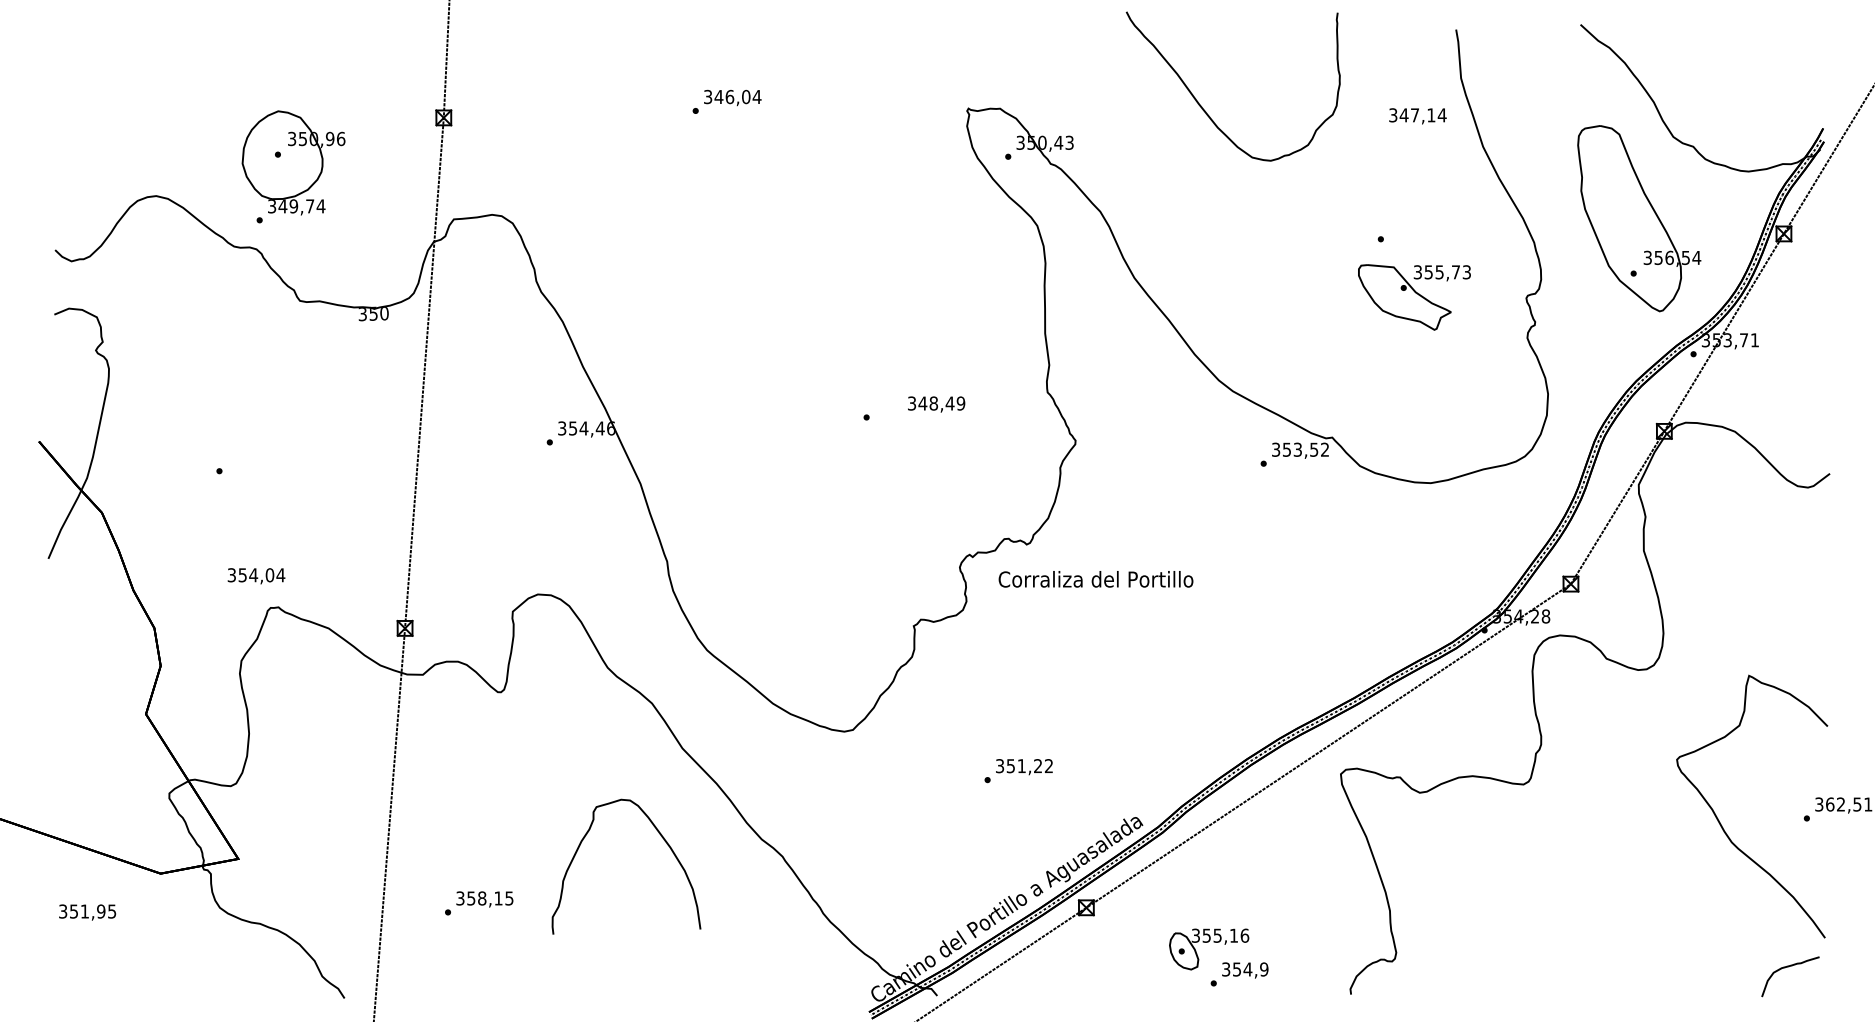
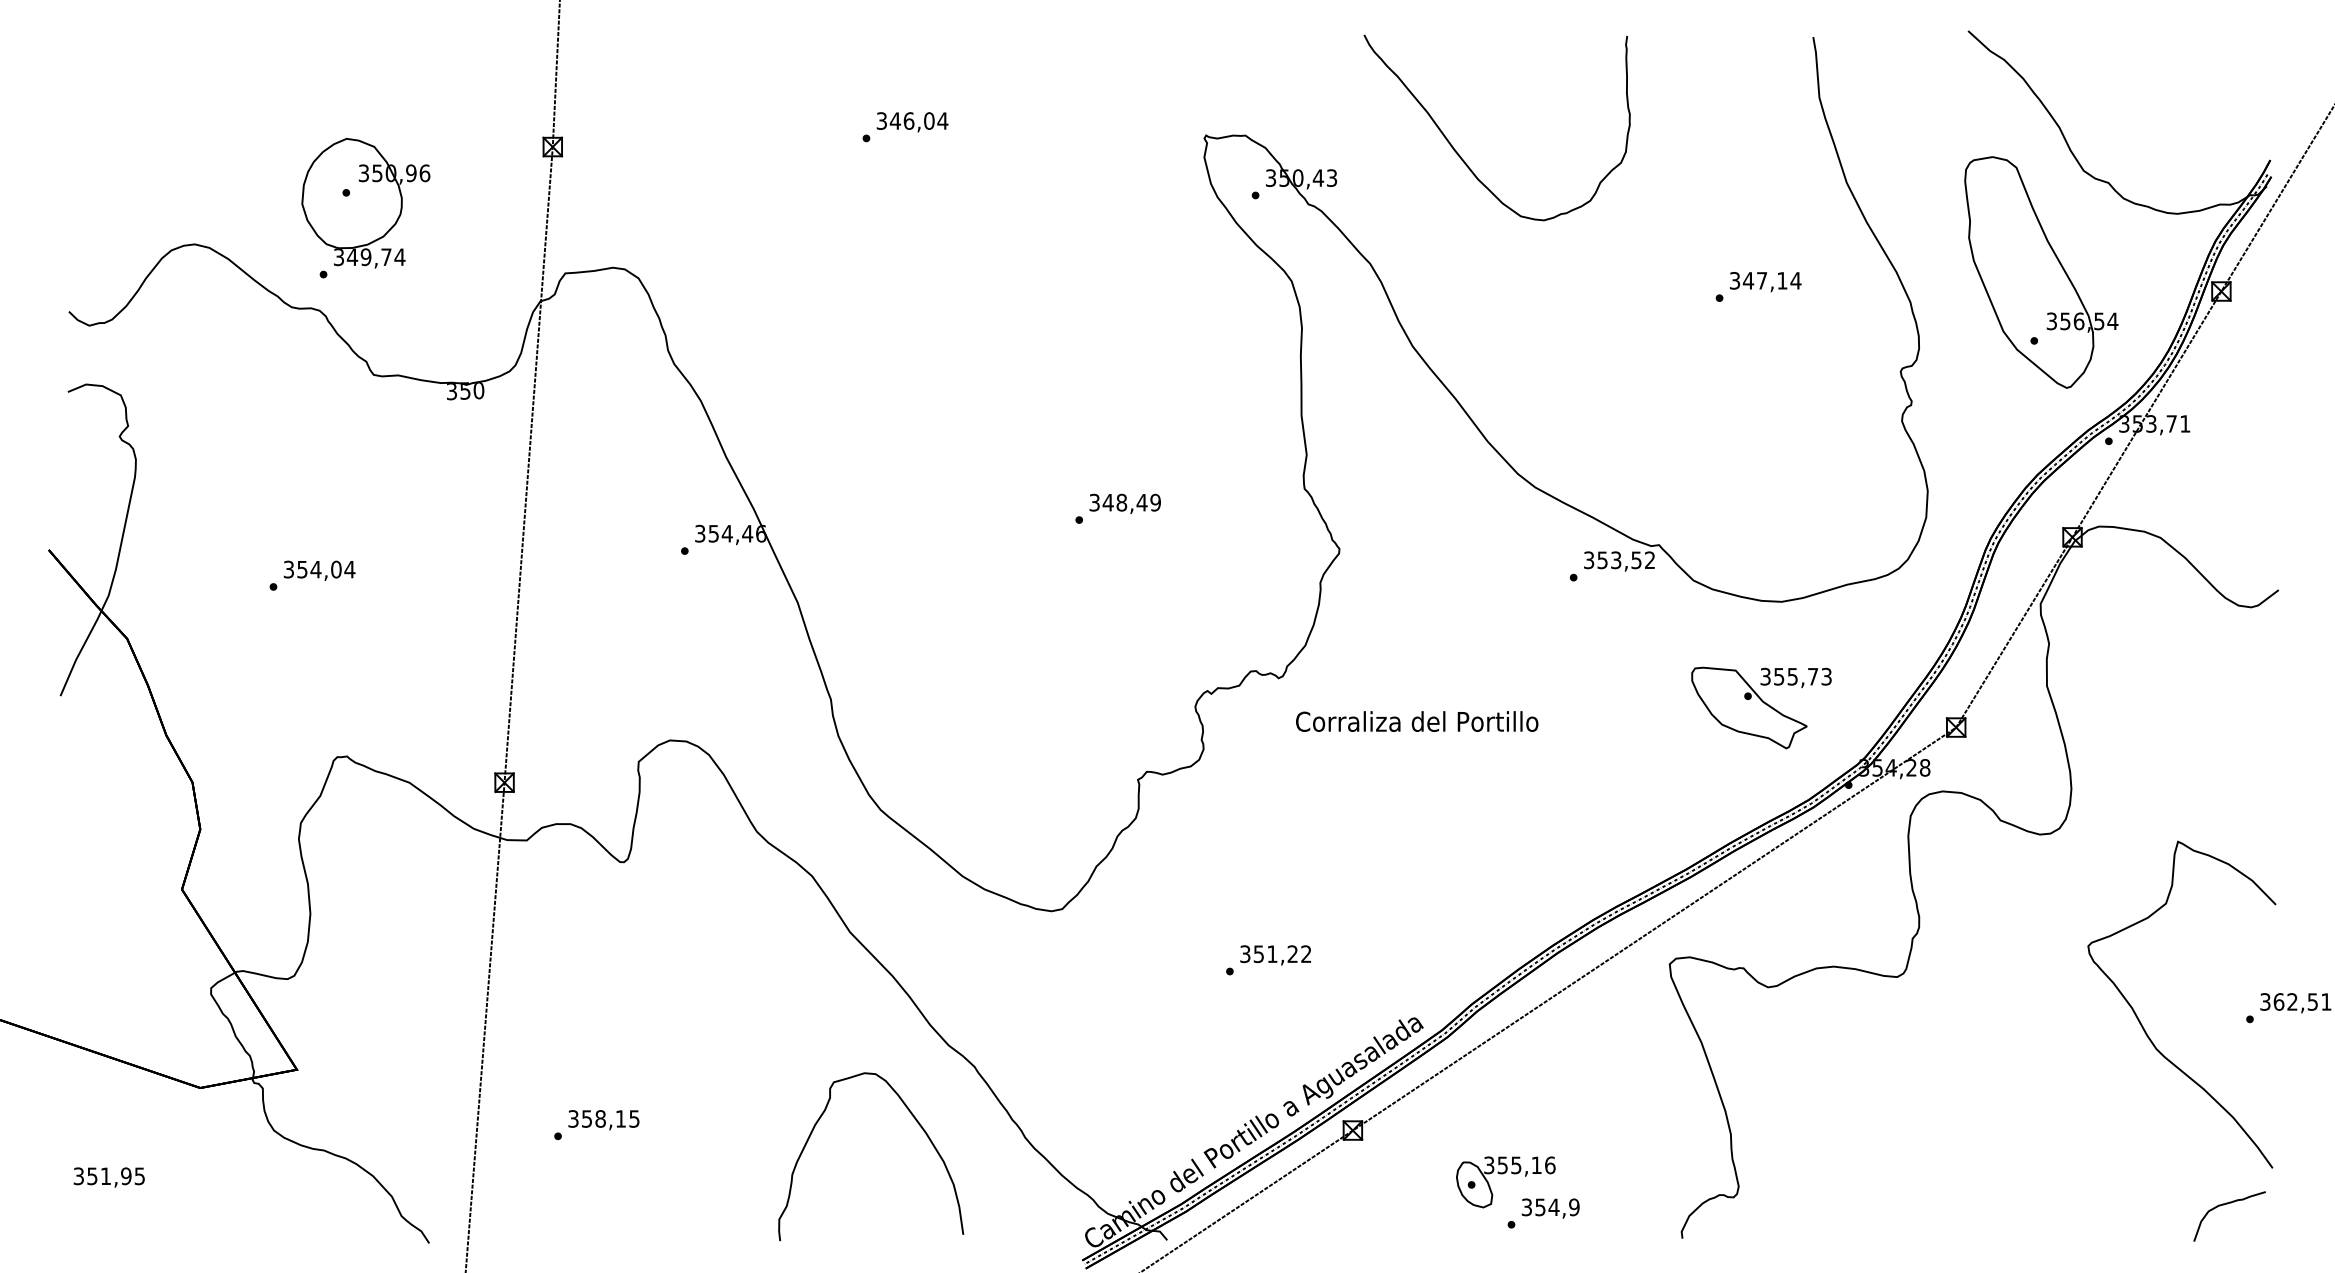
curve: (1202, 106) -> (1458, 152), moved
text: (1417, 116) -> (1765, 282), moved
part: (1414, 297) -> (1761, 708), moved
text: (936, 404) -> (1125, 503), moved
text: (256, 576) -> (319, 571), moved
text: (1095, 579) -> (1416, 721), moved
curve: (661, 837) -> (914, 1120), moved
text: (87, 912) -> (109, 1177), moved

